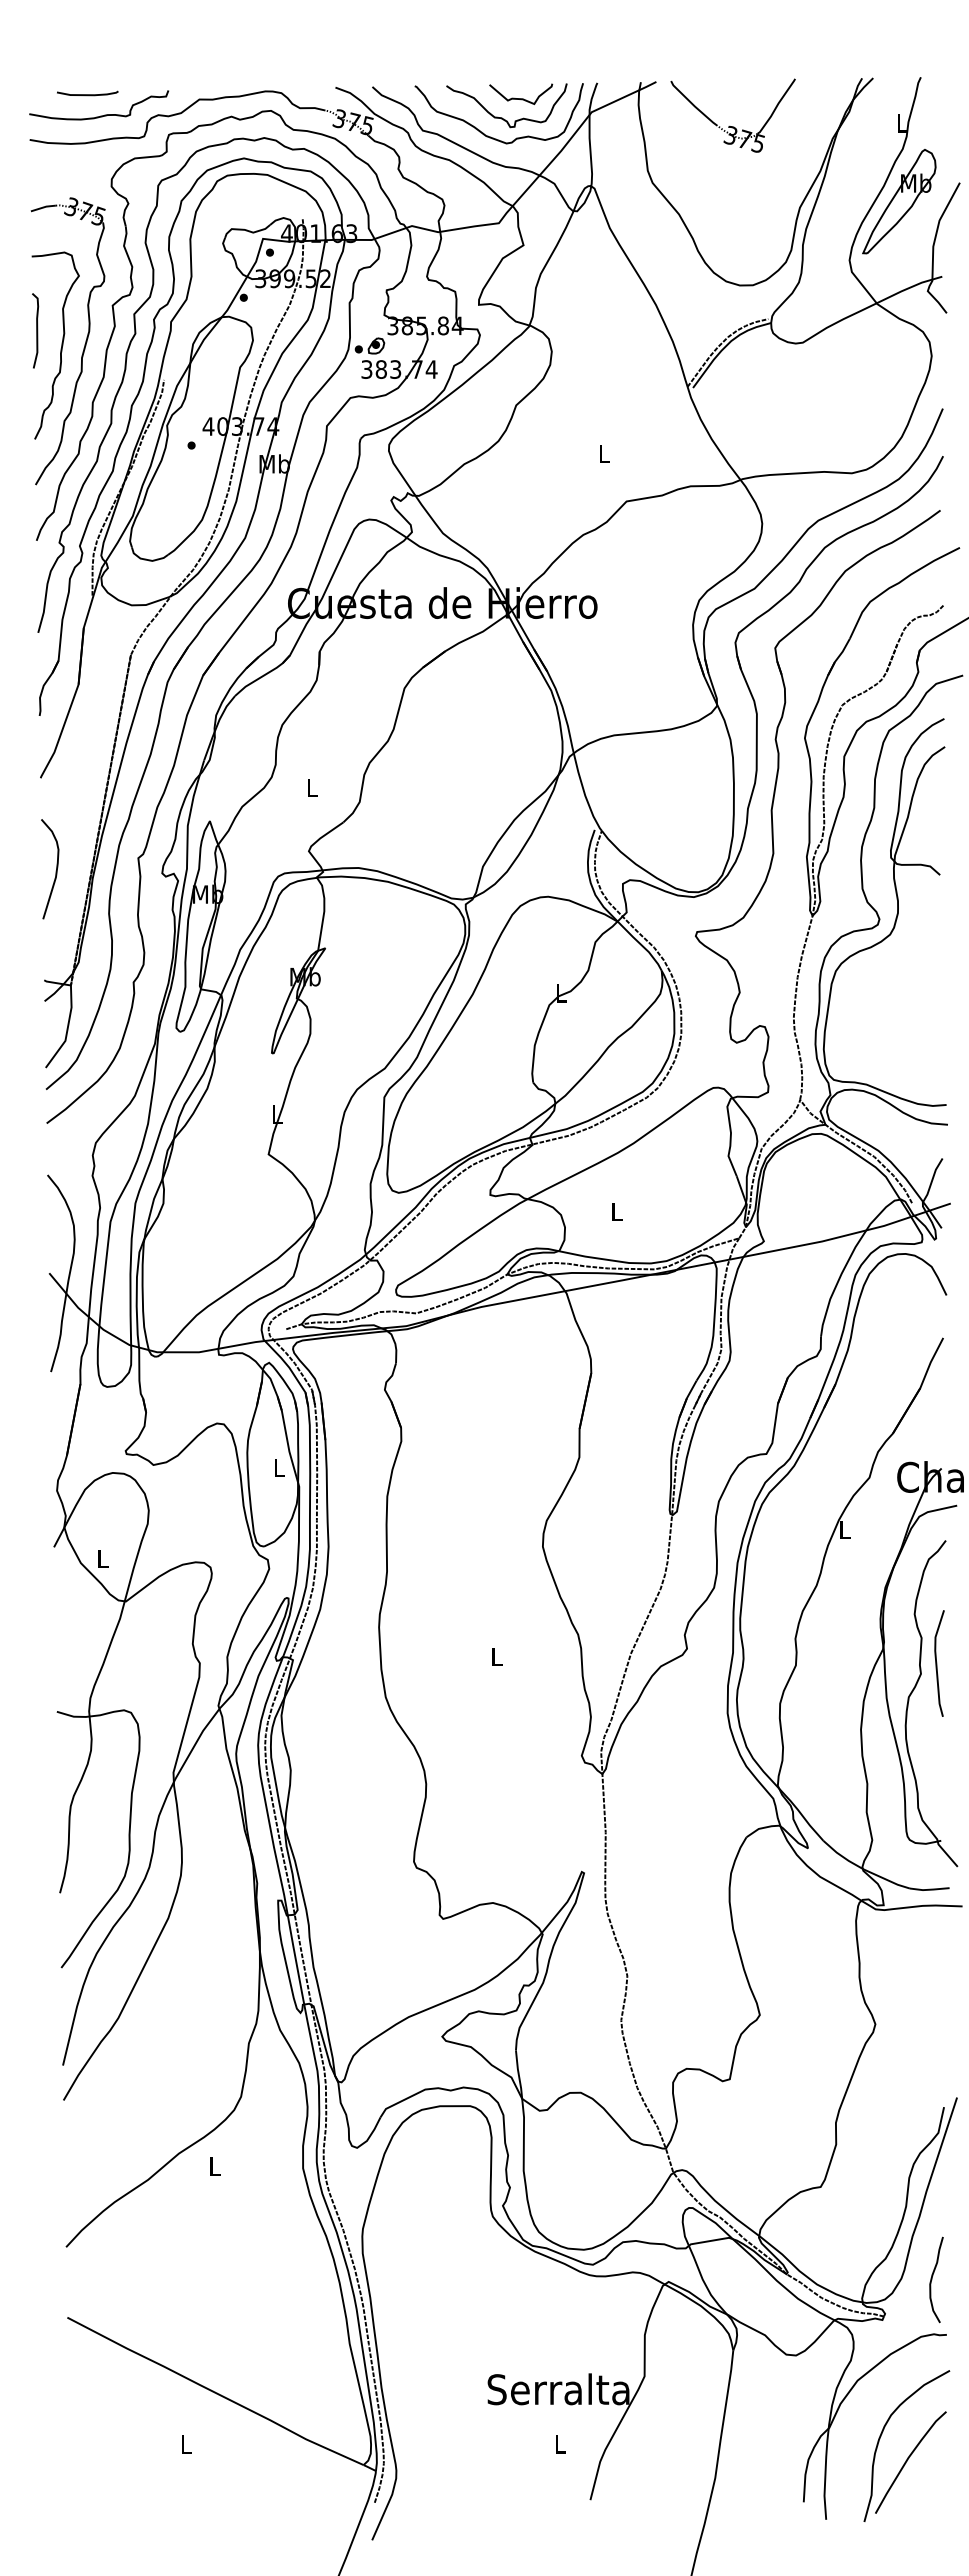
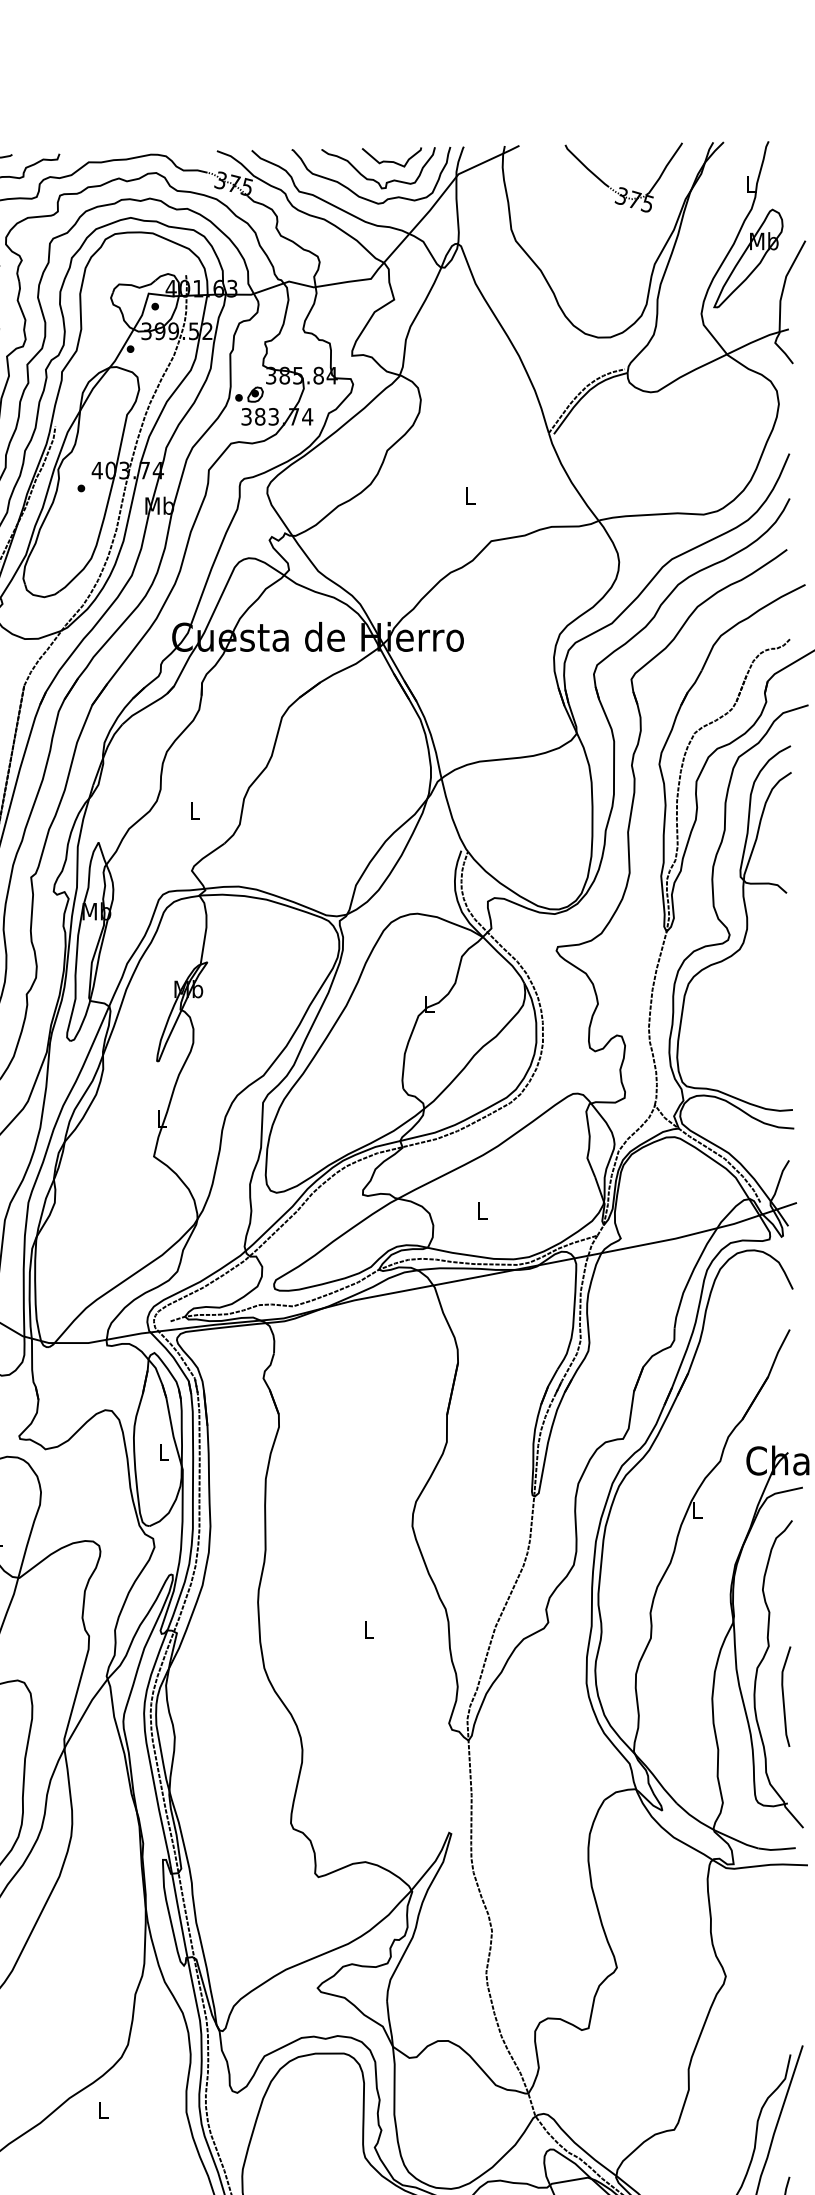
part: (729, 125) -> (620, 186), moved
line: (937, 1663) -> (784, 1696), moved

